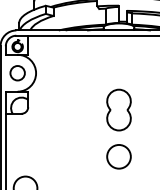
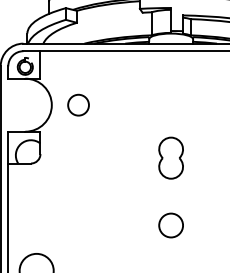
circle: (17, 73) -> (78, 105), moved
part: (118, 109) -> (170, 157), size x0.7
circle: (118, 156) -> (170, 224), size x0.7

